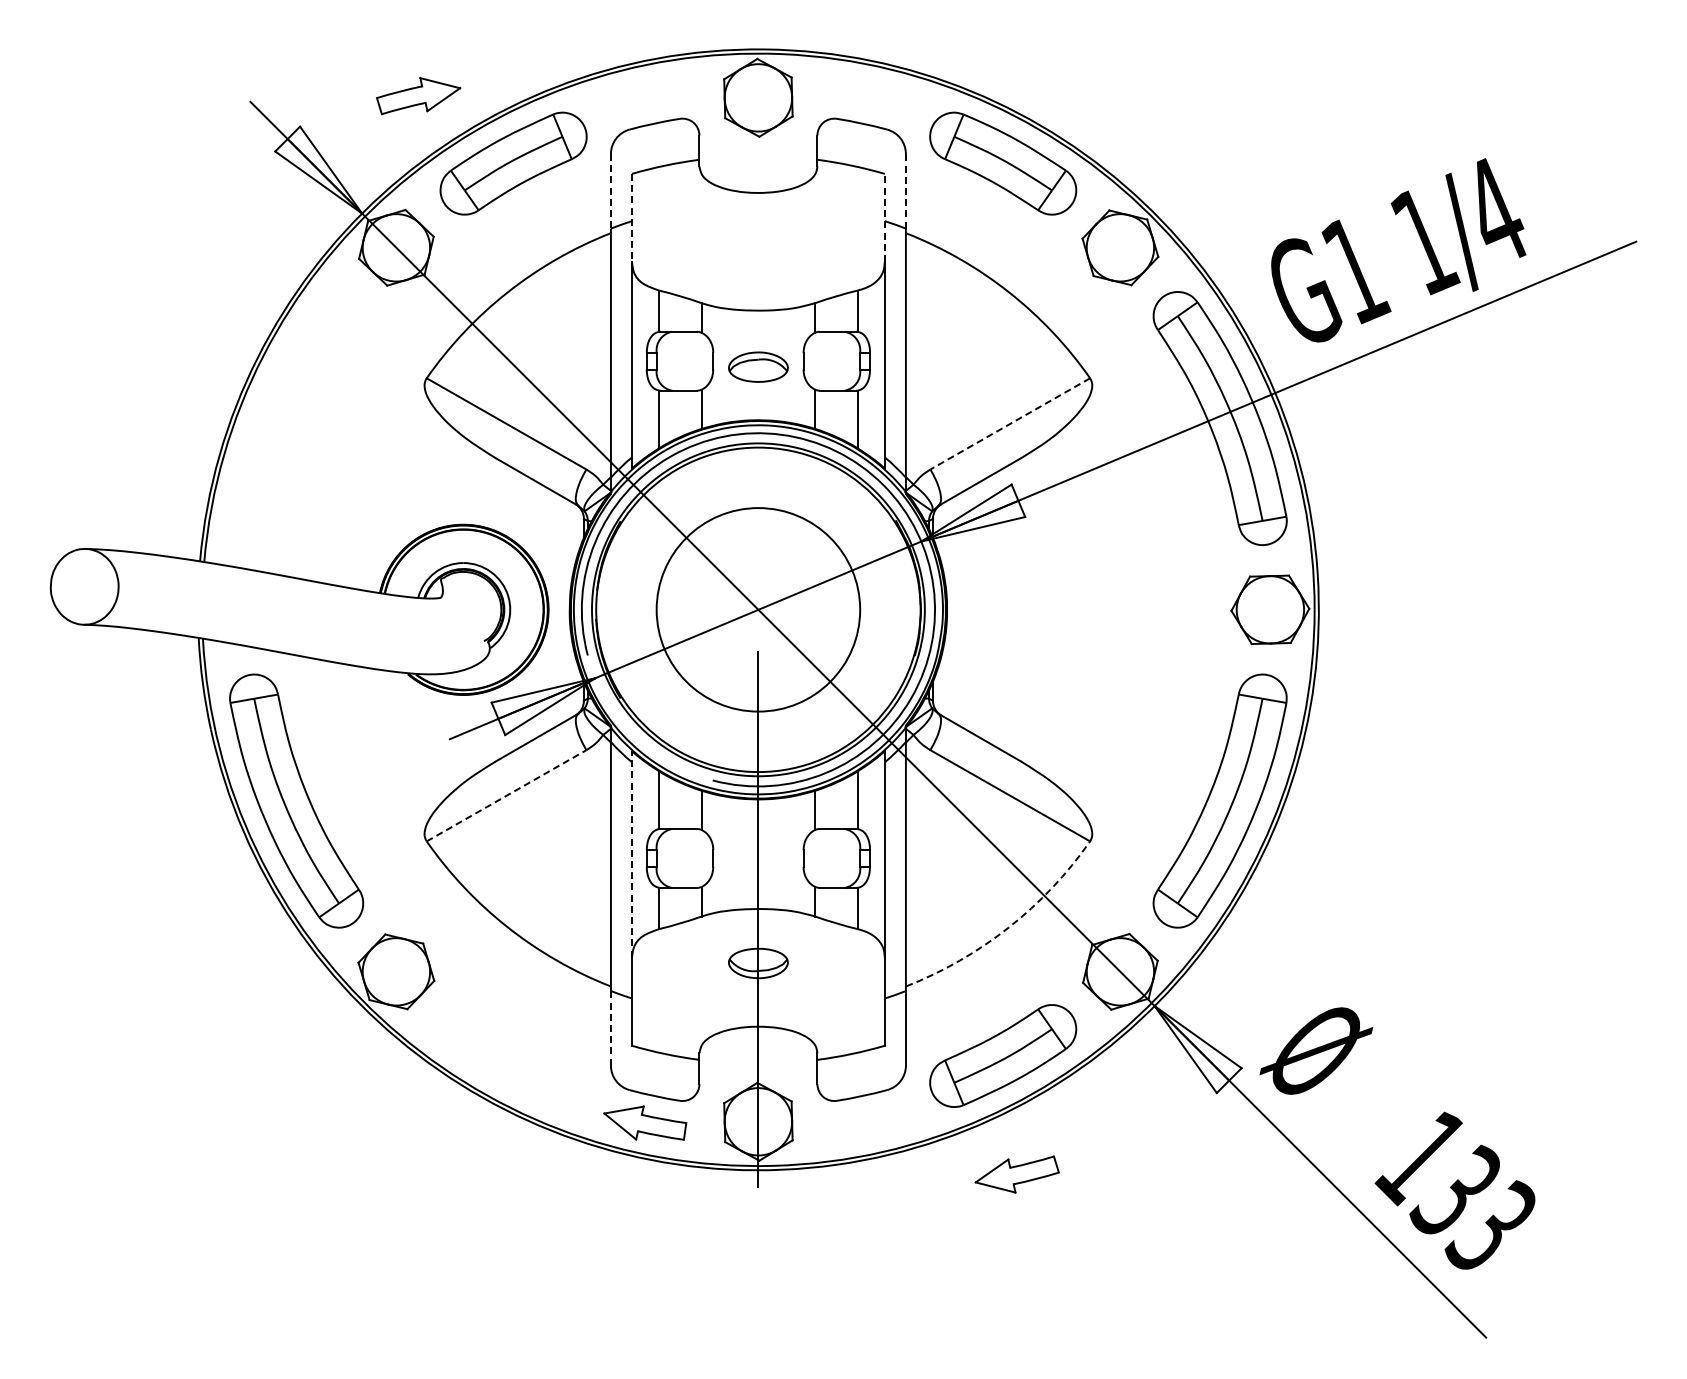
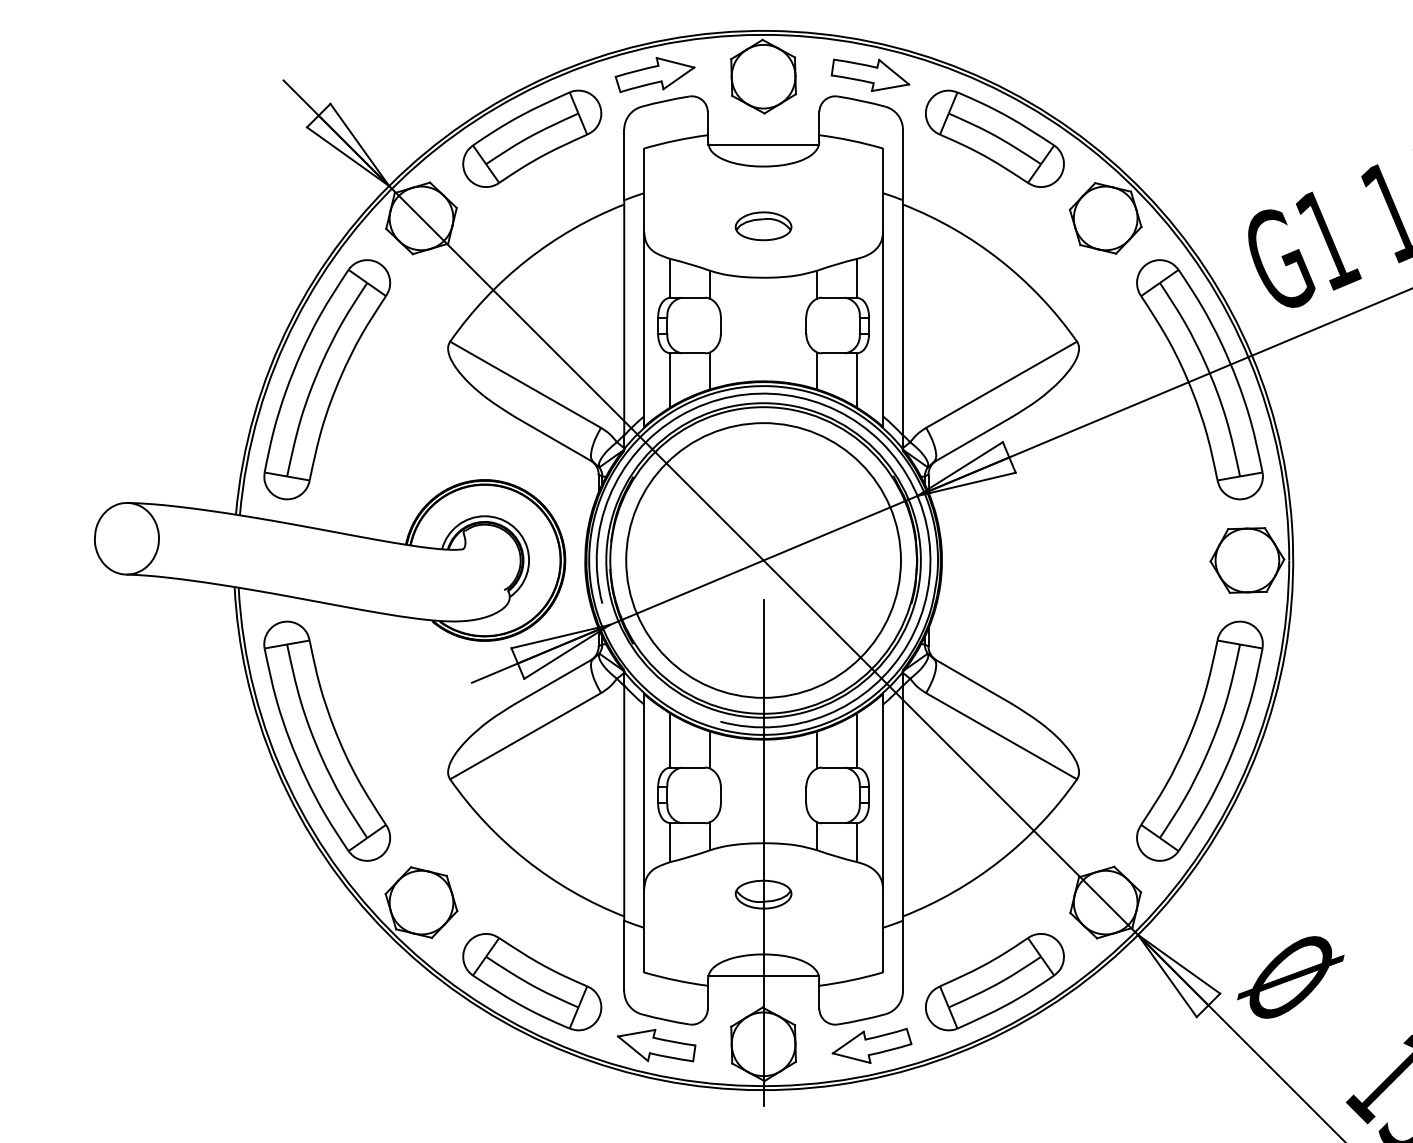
part: (418, 96) -> (654, 75), moved
part: (871, 96) -> (870, 75), added
line: (758, 170) -> (763, 145), added
line: (905, 190) -> (902, 164), dashed -> solid
line: (610, 191) -> (623, 165), dashed -> solid
line: (884, 217) -> (882, 189), dashed -> solid
line: (632, 218) -> (644, 190), dashed -> solid
part: (758, 366) -> (763, 225), moved
part: (296, 418) -> (327, 379), added
line: (1010, 423) -> (1001, 384), dashed -> solid
circle: (758, 609) -> (763, 560), size x1.43
line: (506, 795) -> (525, 735), dashed -> solid
line: (632, 853) -> (644, 790), dashed -> solid
arc: (1008, 927) -> (999, 860), dashed -> solid
line: (610, 1027) -> (623, 955), dashed -> solid
line: (758, 1049) -> (763, 975), added
part: (513, 1055) -> (532, 981), added
part: (1016, 1174) -> (871, 1045), moved

